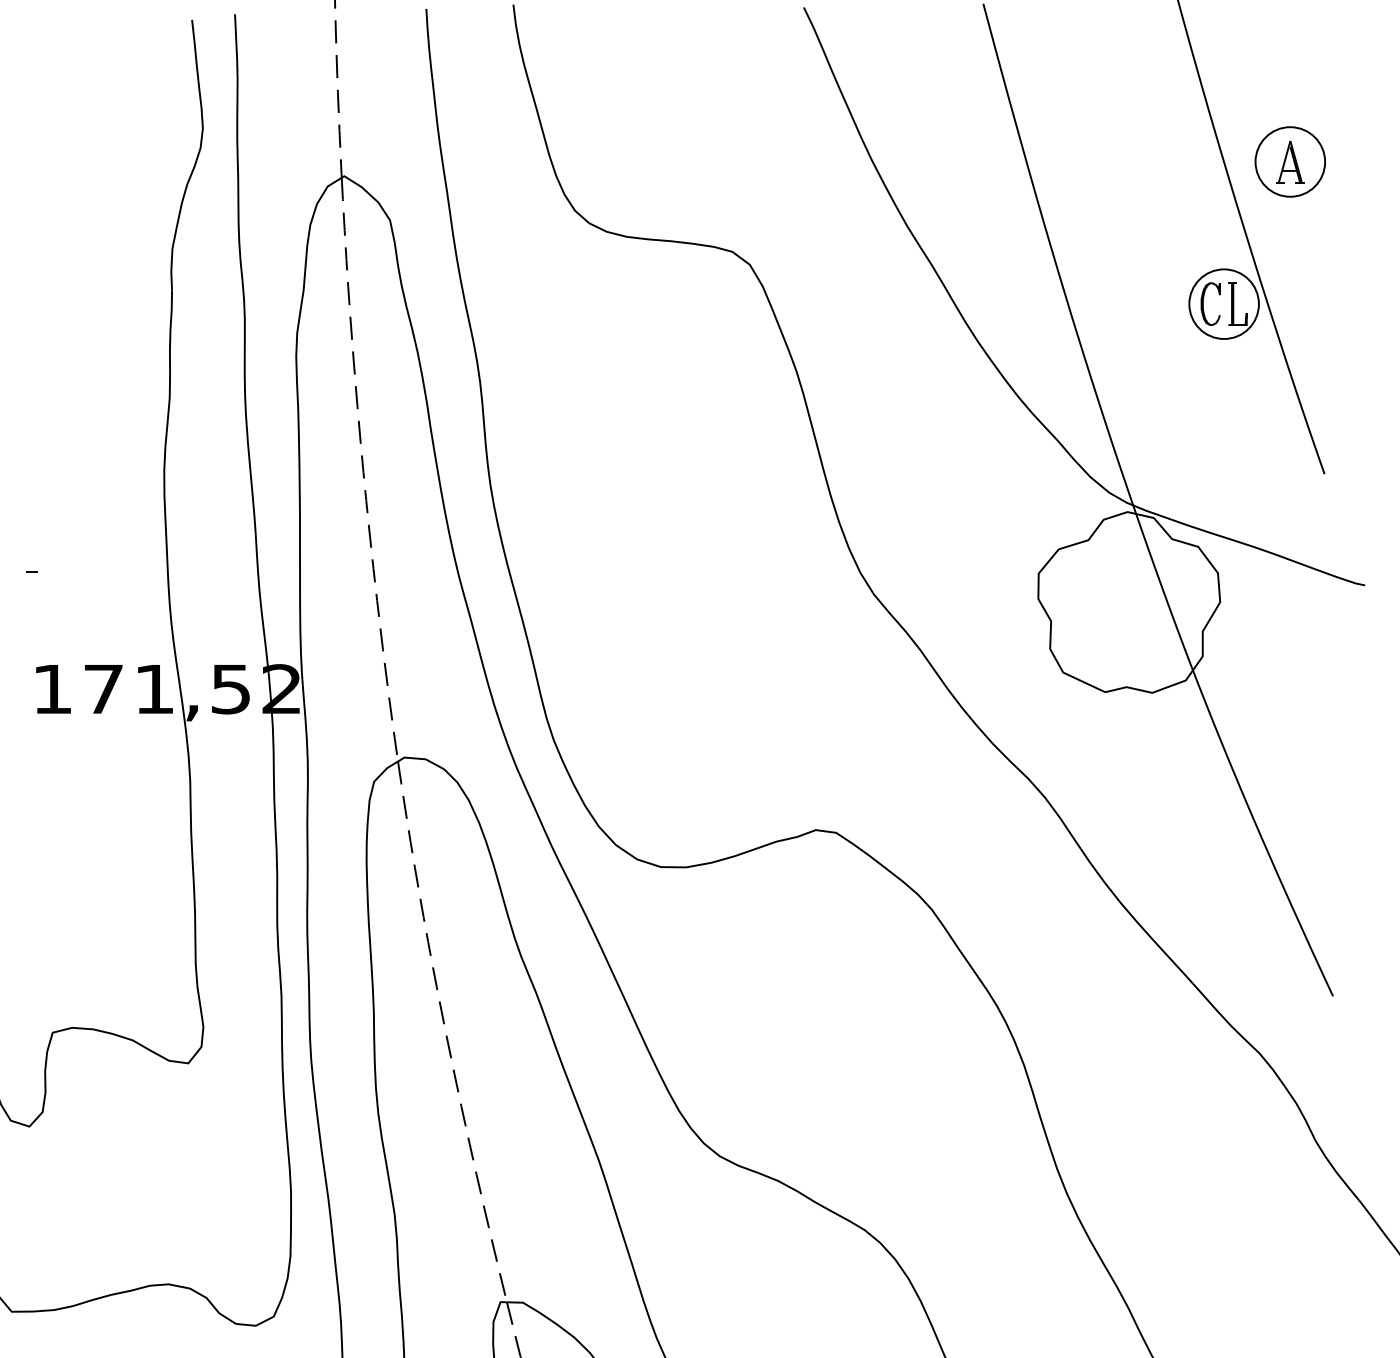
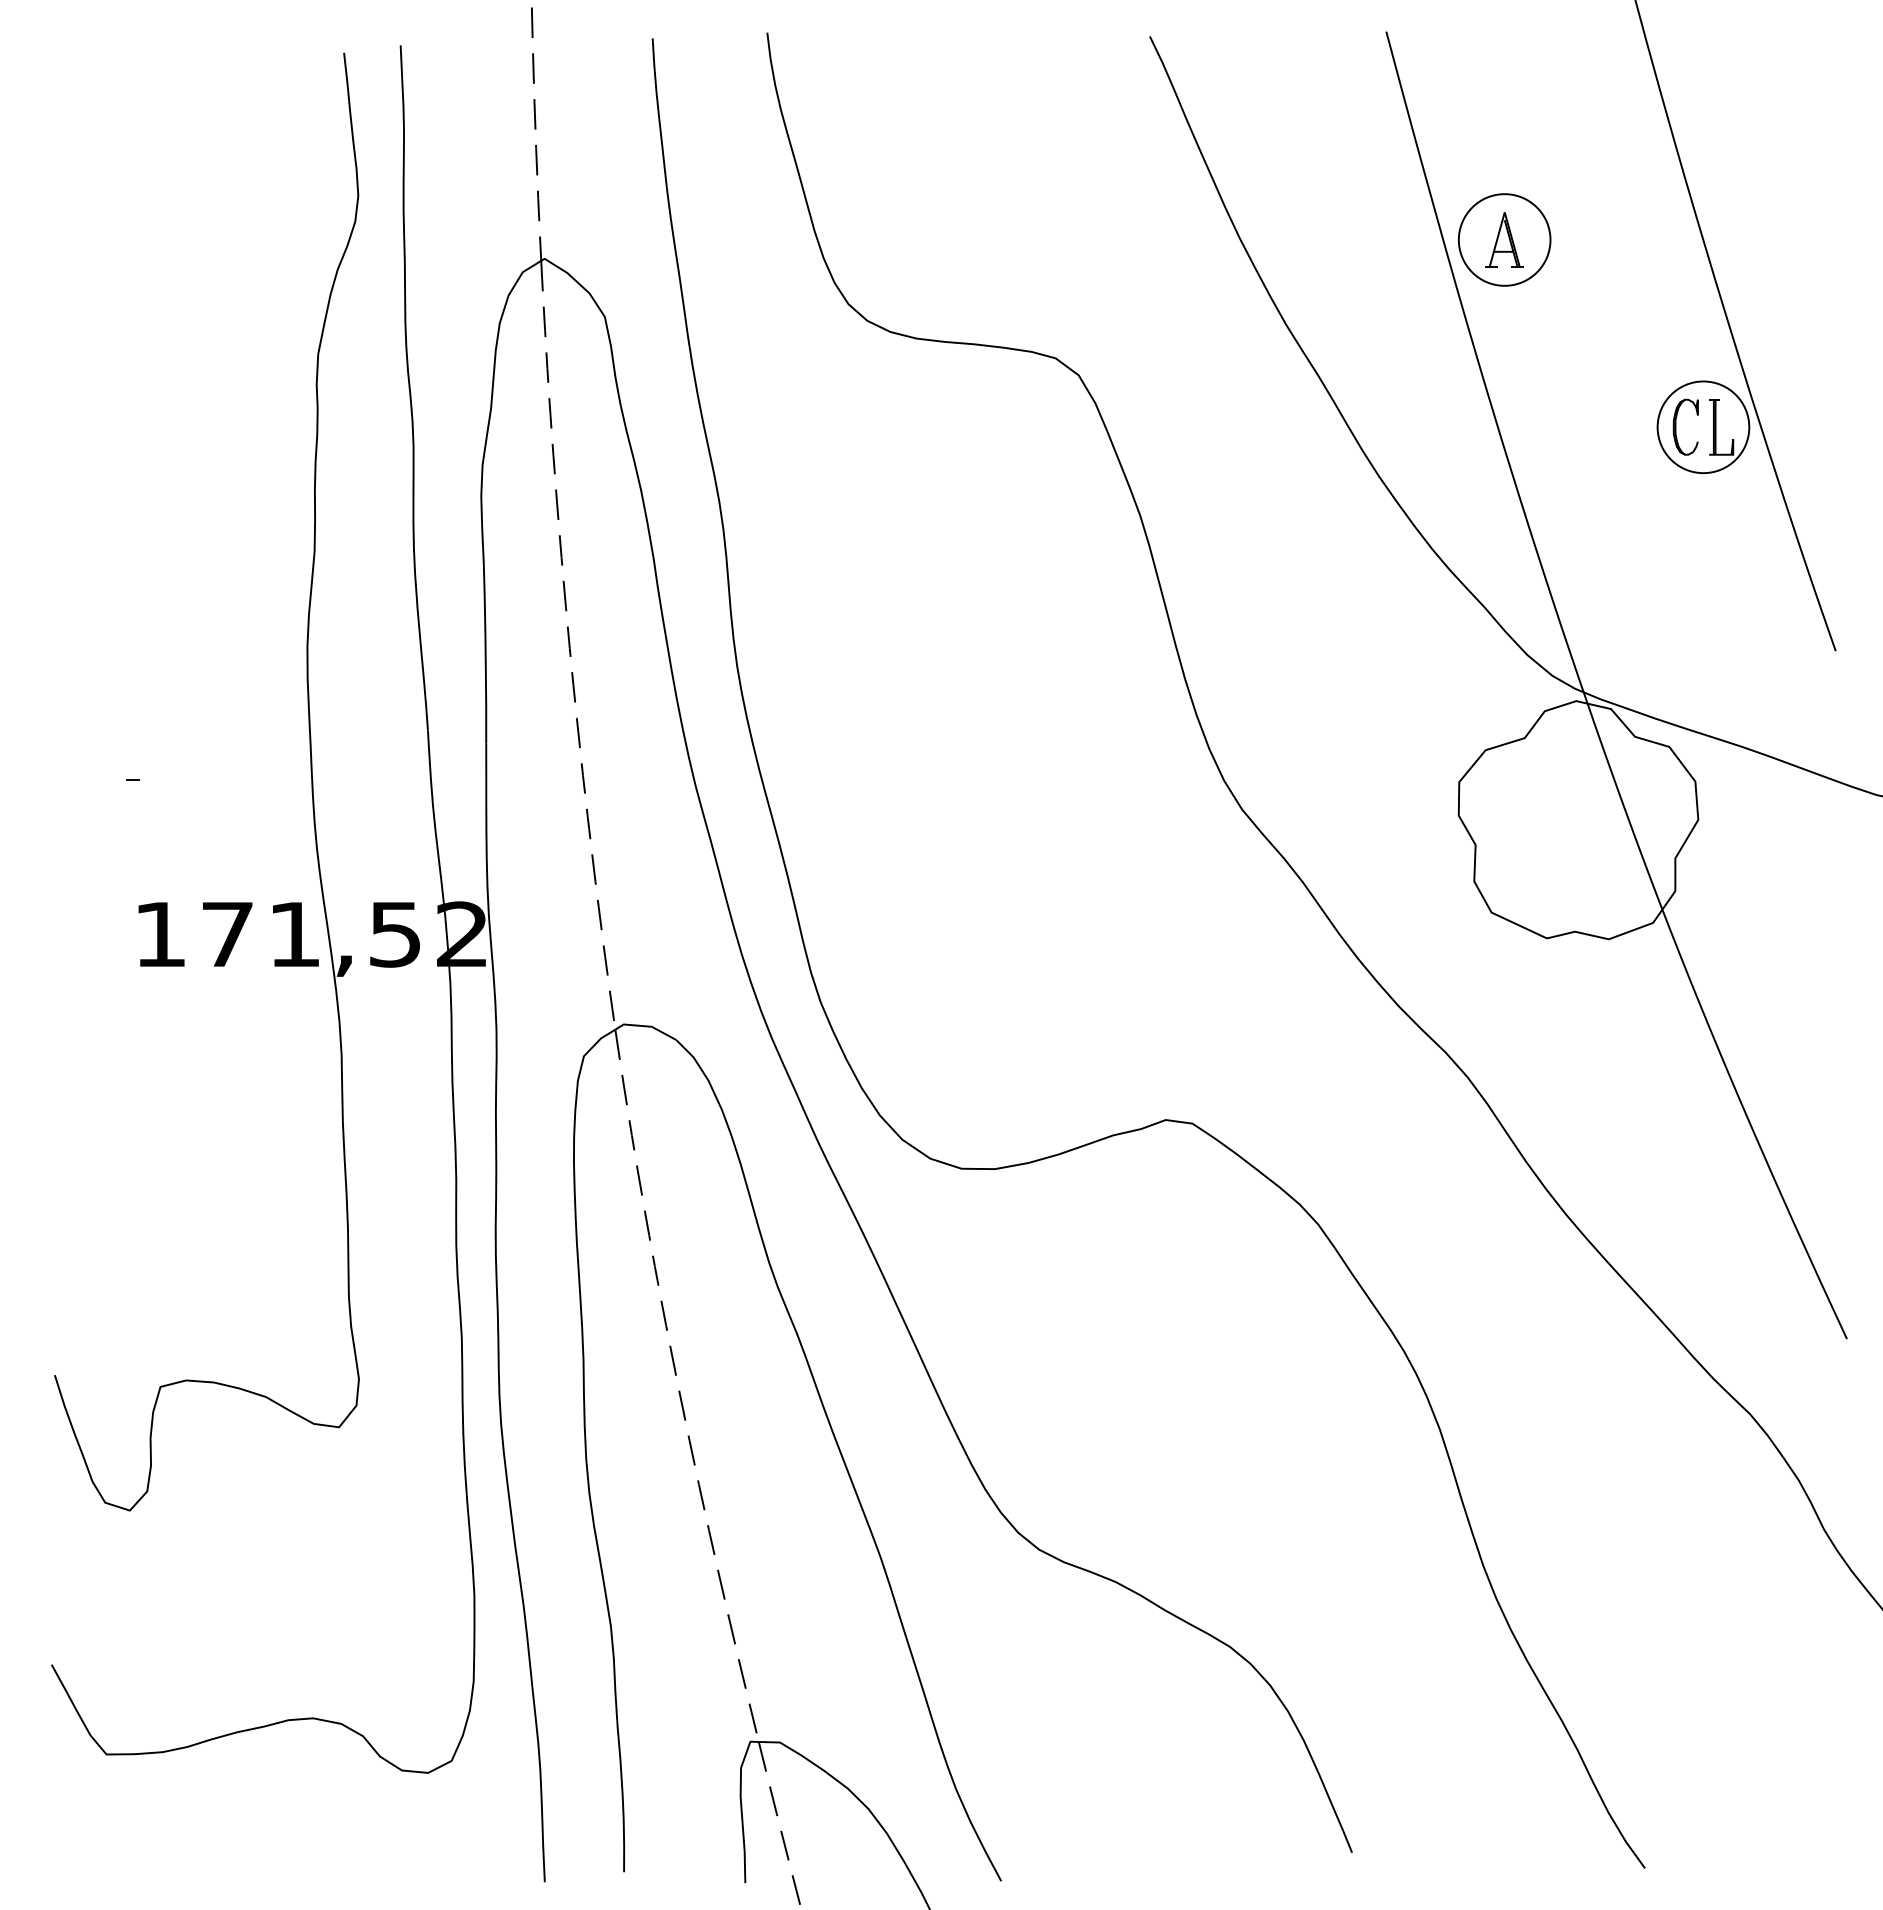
part: (1290, 161) -> (1504, 239), moved

